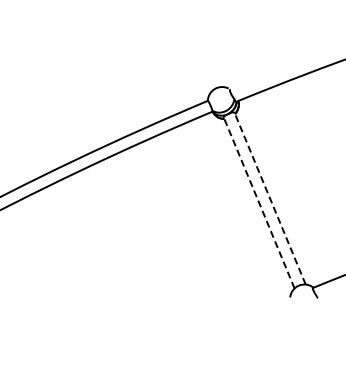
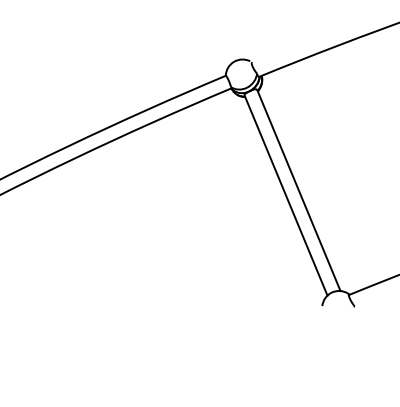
line: (270, 198) -> (299, 190), dashed -> solid
line: (259, 202) -> (286, 194), dashed -> solid

